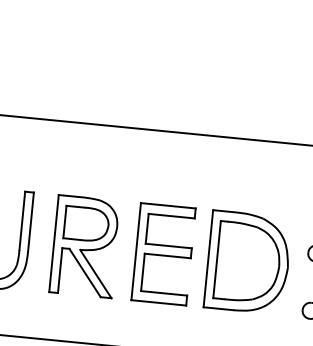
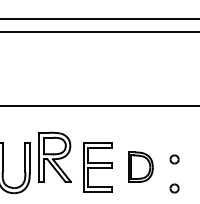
part: (83, 244) -> (54, 156), moved
part: (247, 260) -> (140, 166), size x0.6

